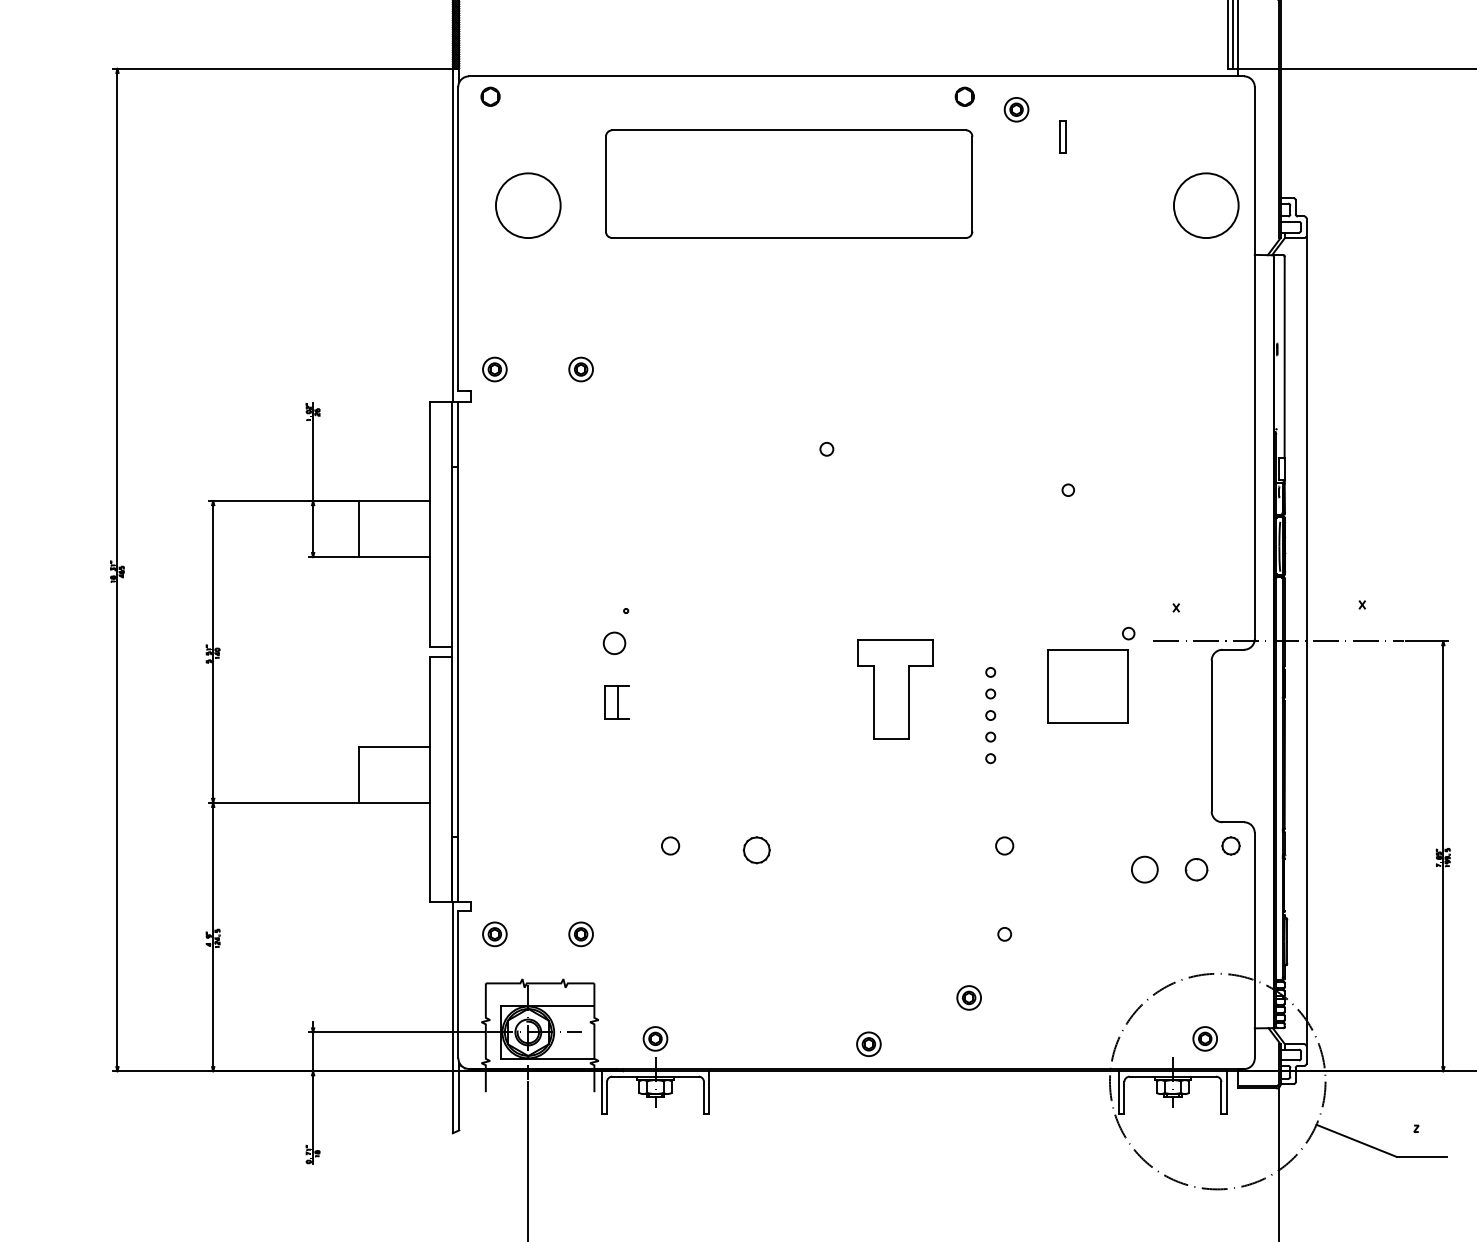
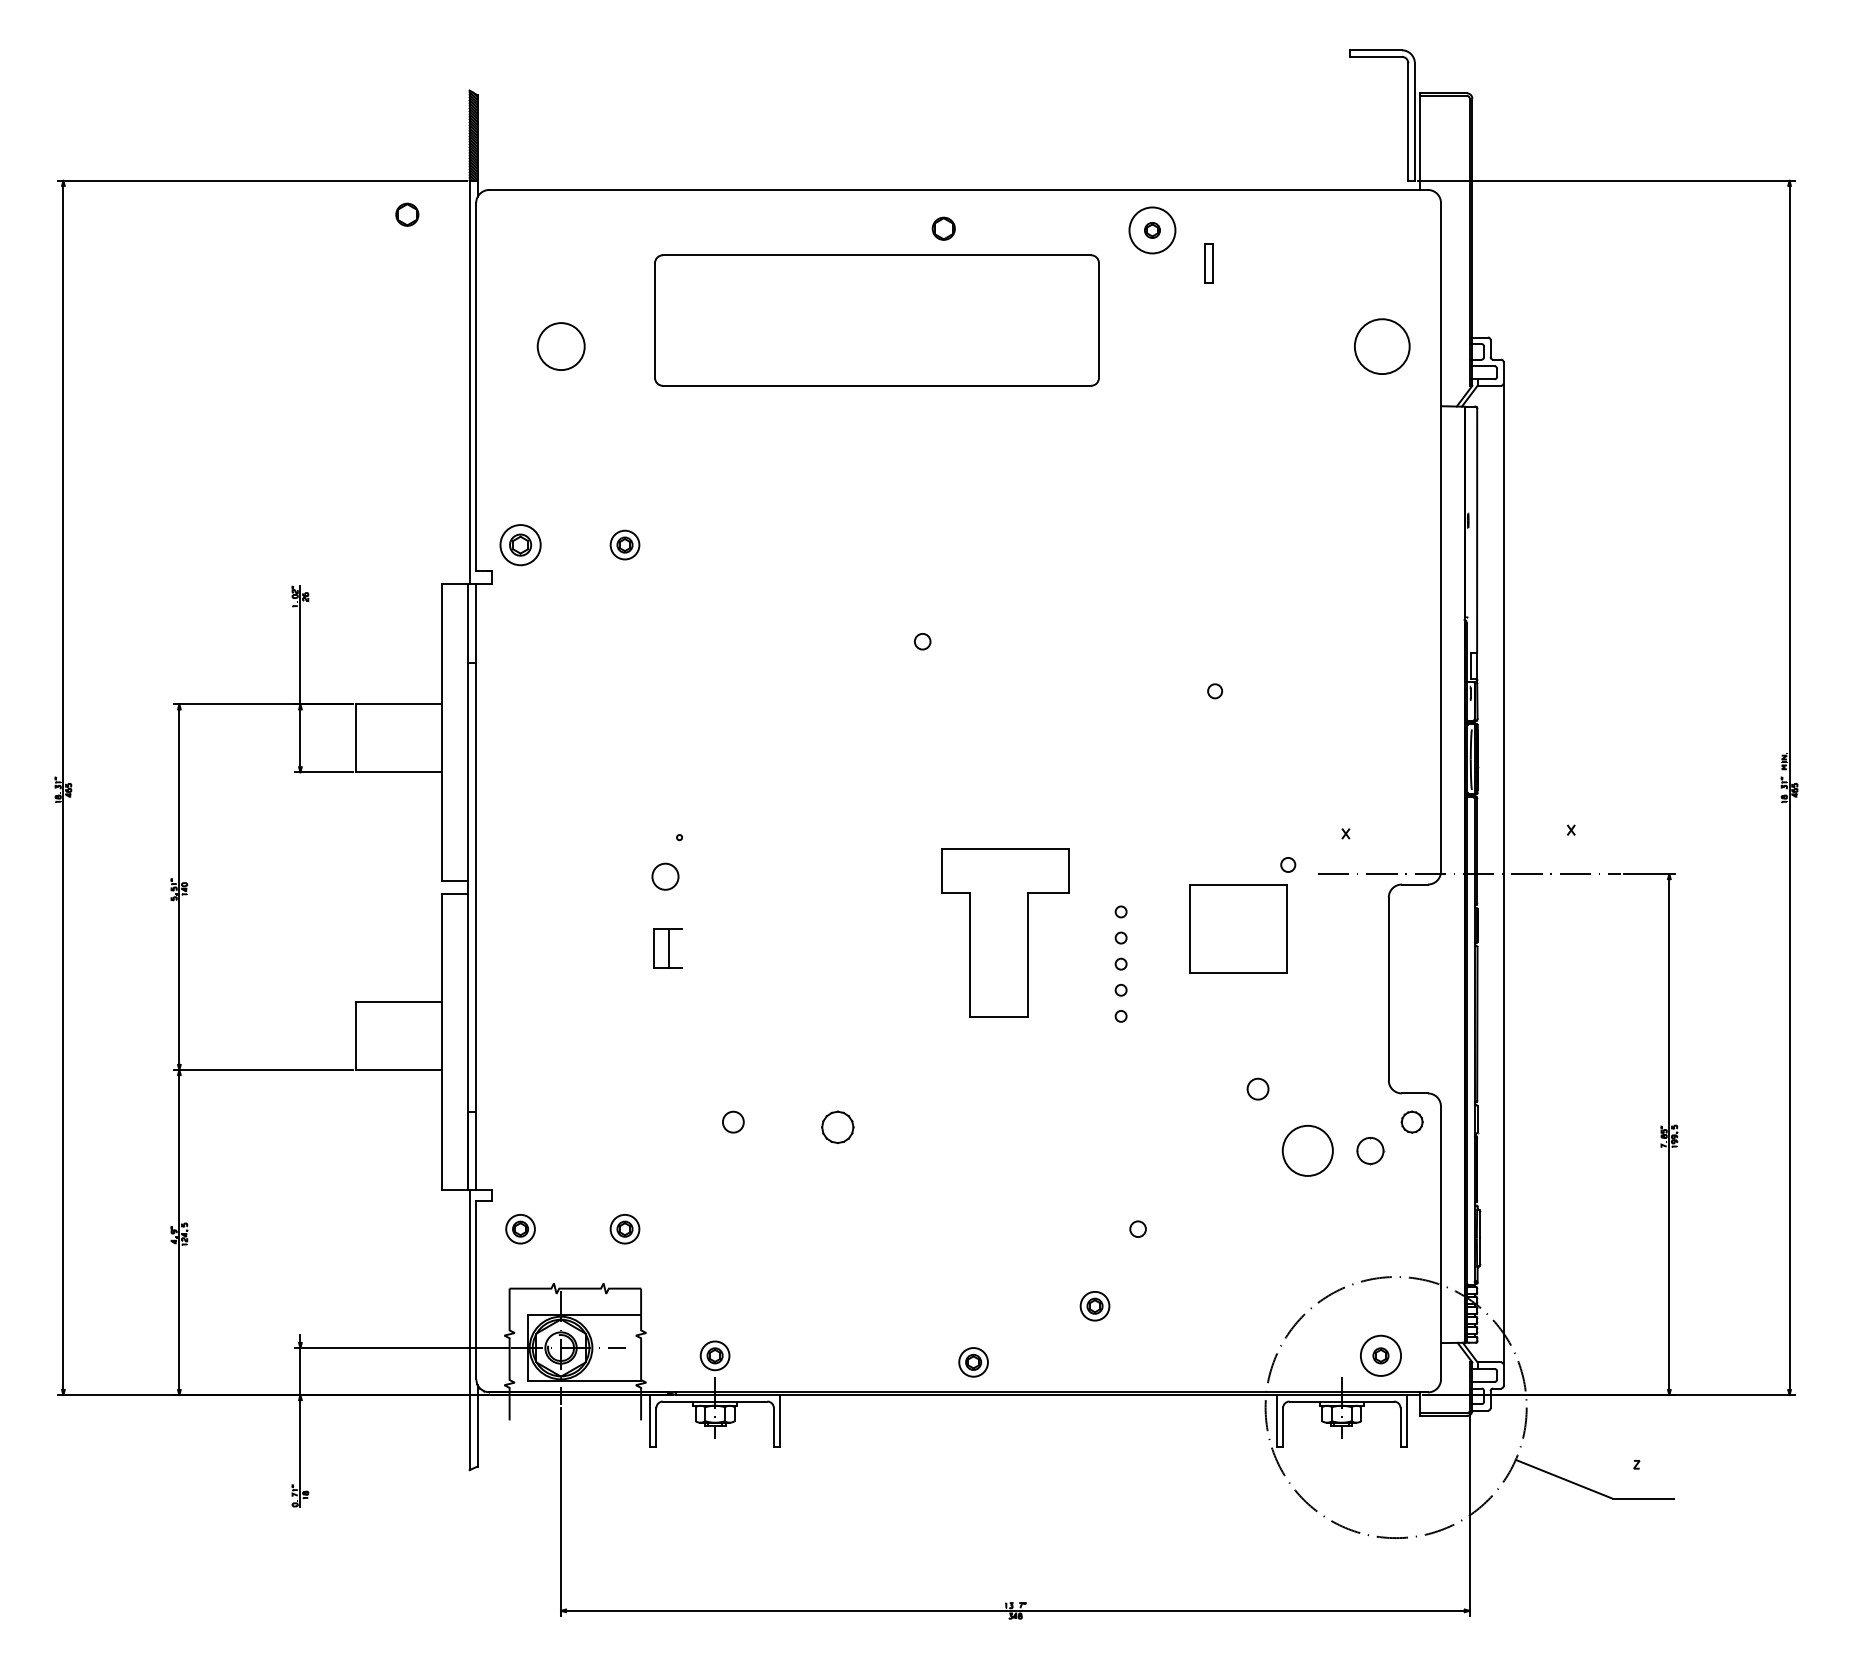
part: (490, 96) -> (407, 214), moved
part: (964, 96) -> (943, 228), moved
circle: (1016, 109) -> (1152, 230), size x1.6
circle: (528, 205) -> (561, 346), size x0.6
circle: (1206, 205) -> (1382, 346), size x0.7
part: (494, 369) -> (520, 544), size x1.4
part: (895, 689) -> (1005, 932), size x1.4
circle: (1004, 845) -> (1257, 1088), moved
circle: (1144, 869) -> (1307, 1150), size x1.6
circle: (1204, 1038) -> (1380, 1355), size x1.4

